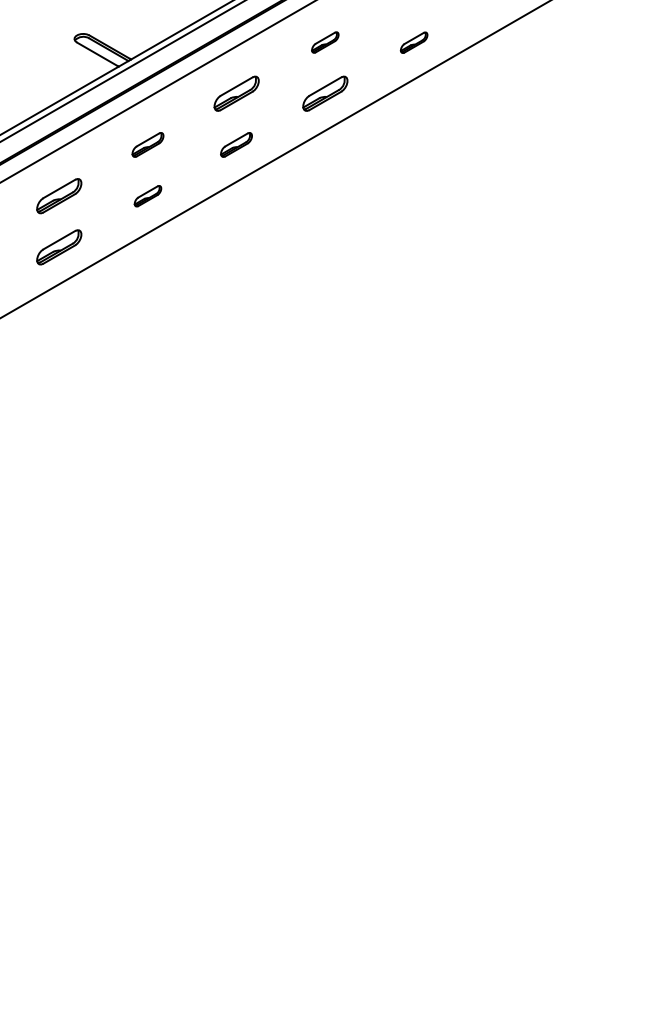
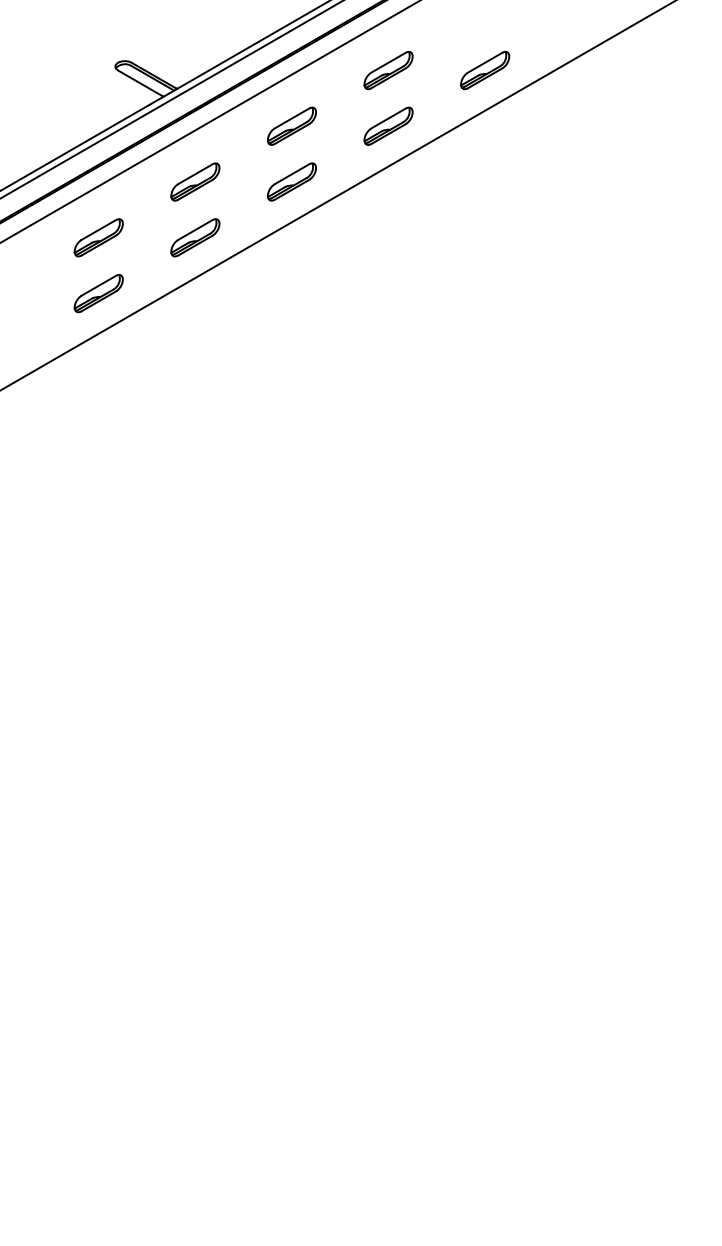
part: (325, 42) -> (388, 70), size x1.67
part: (414, 42) -> (485, 70), size x1.67
part: (148, 144) -> (195, 181), size x1.43
part: (236, 144) -> (291, 181), size x1.43
part: (148, 195) -> (195, 237), size x1.67

